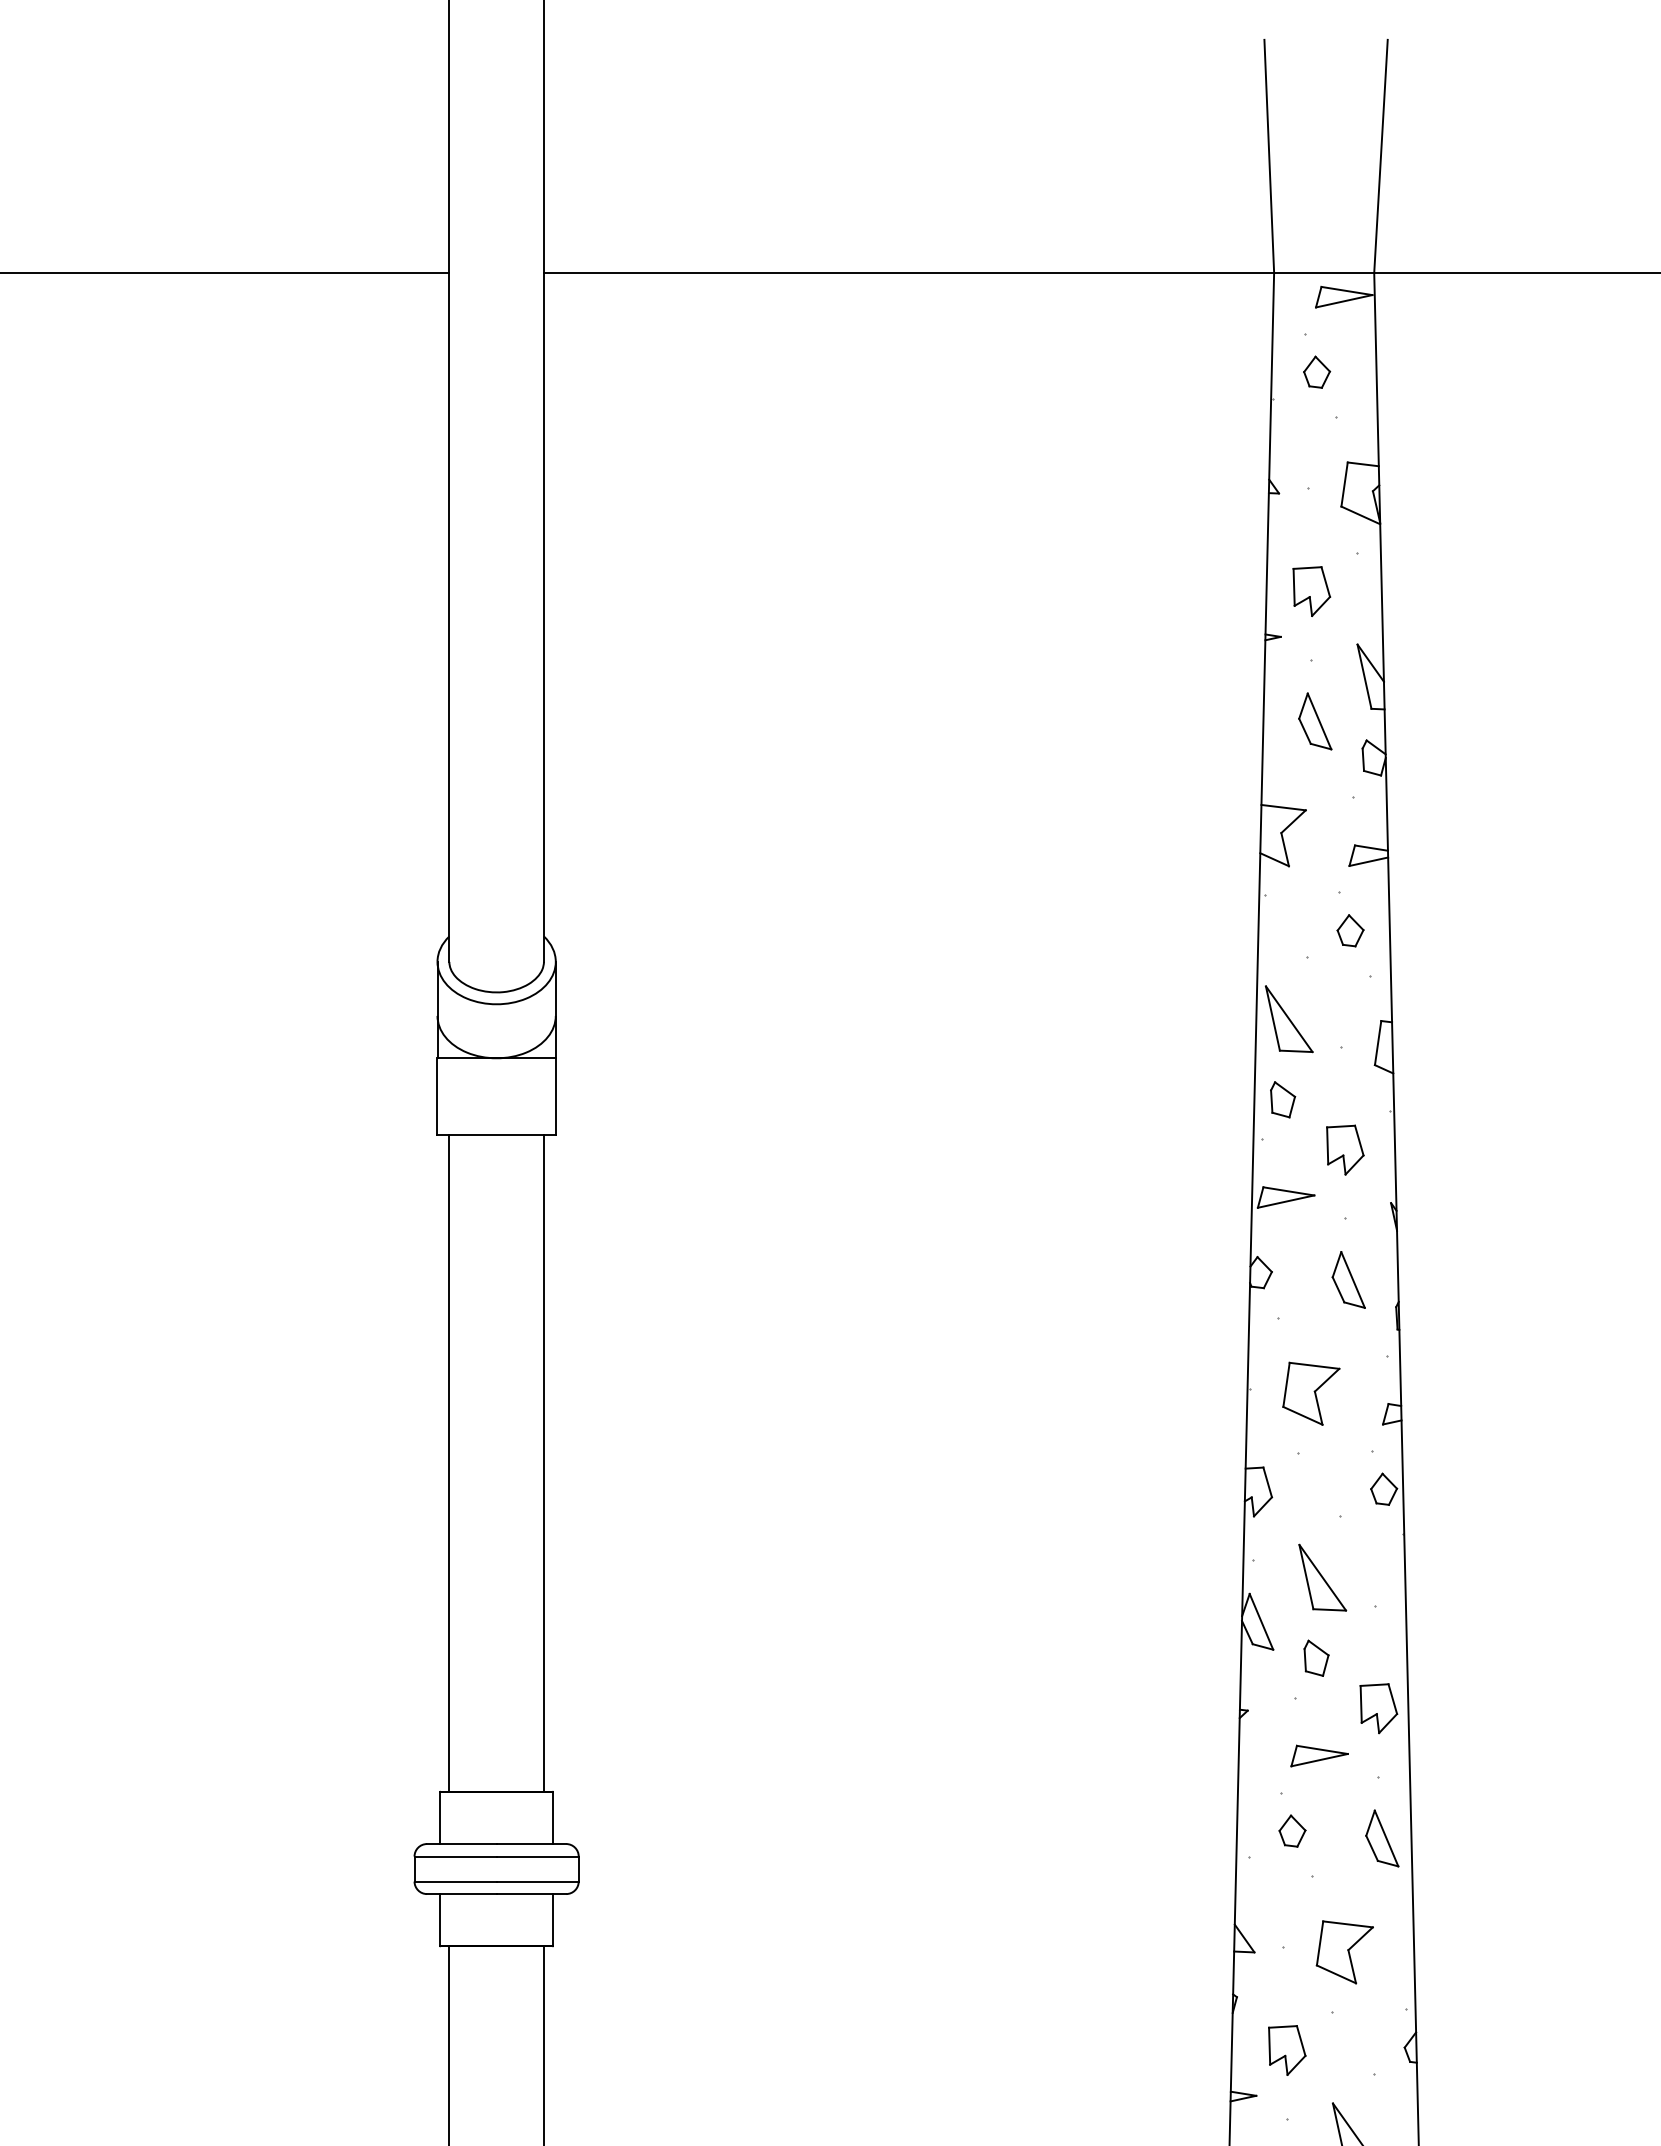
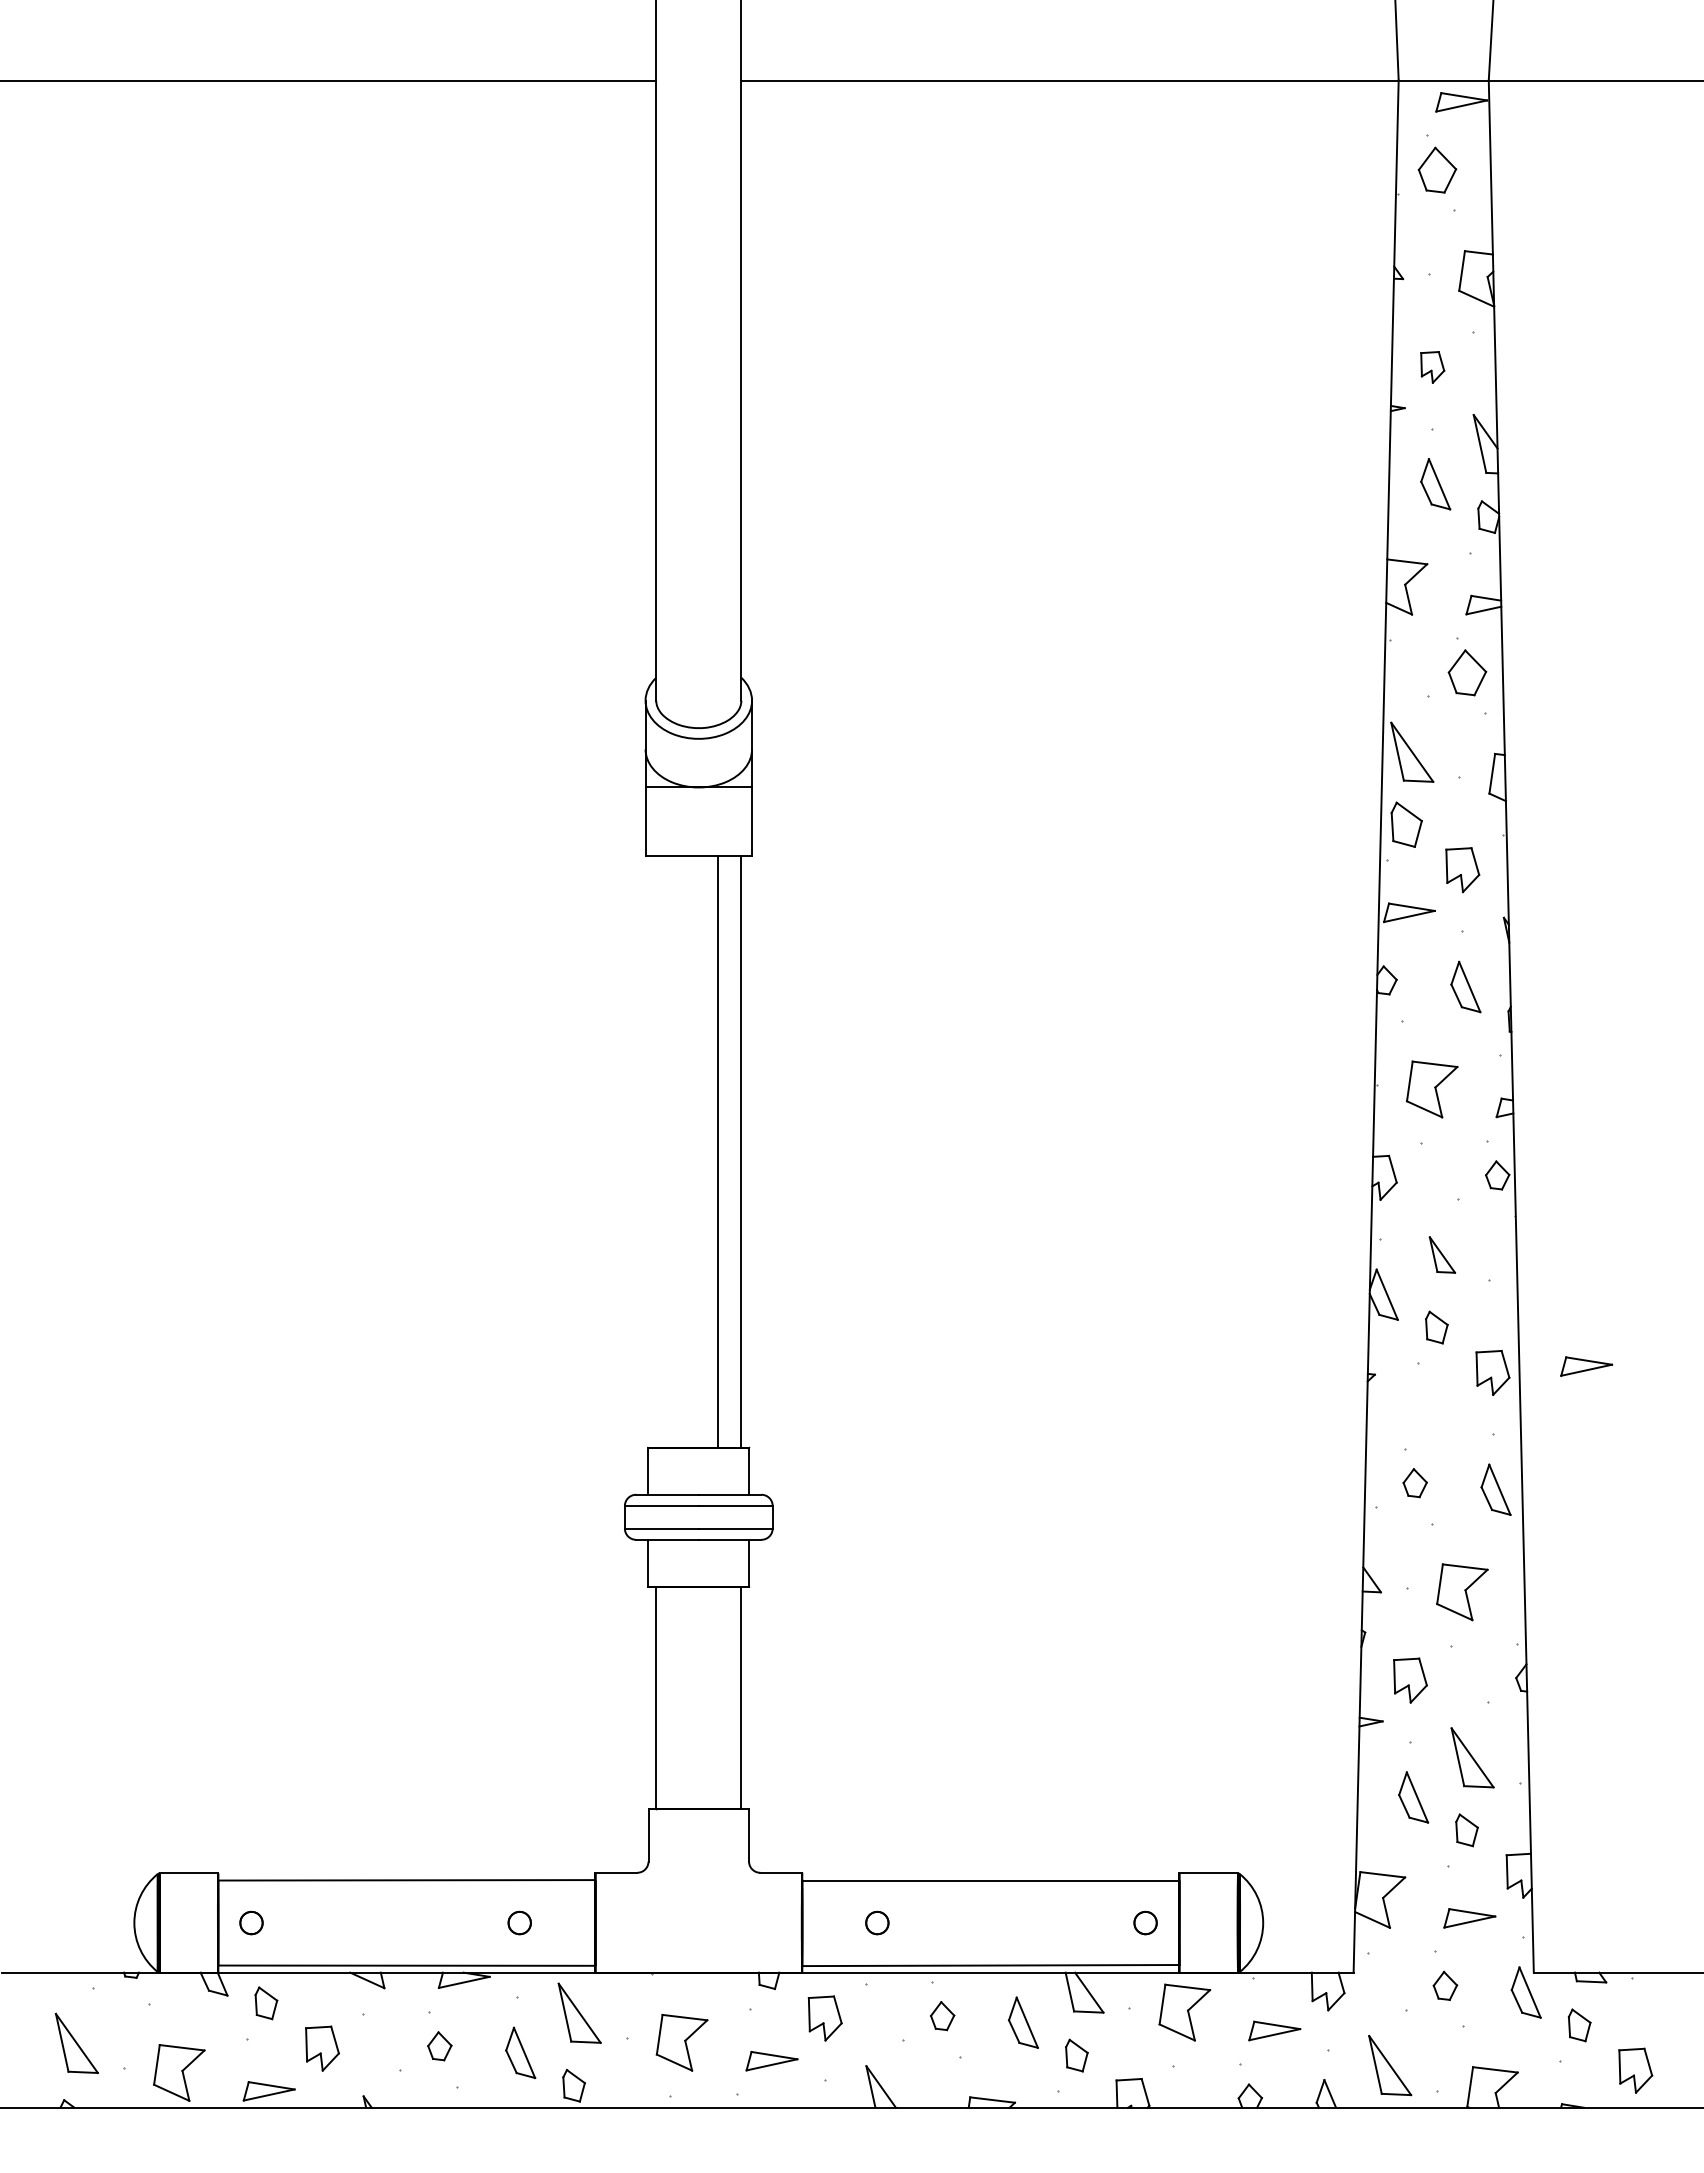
part: (1316, 371) -> (1436, 169), size x1.6
part: (1311, 591) -> (1432, 367), size x0.7
part: (1350, 930) -> (1467, 672), size x1.6
part: (1282, 1099) -> (1406, 824), size x1.4
line: (449, 1462) -> (718, 1151), moved
part: (1322, 1577) -> (1442, 1254), size x0.6
part: (1319, 1755) -> (1586, 1366), moved

